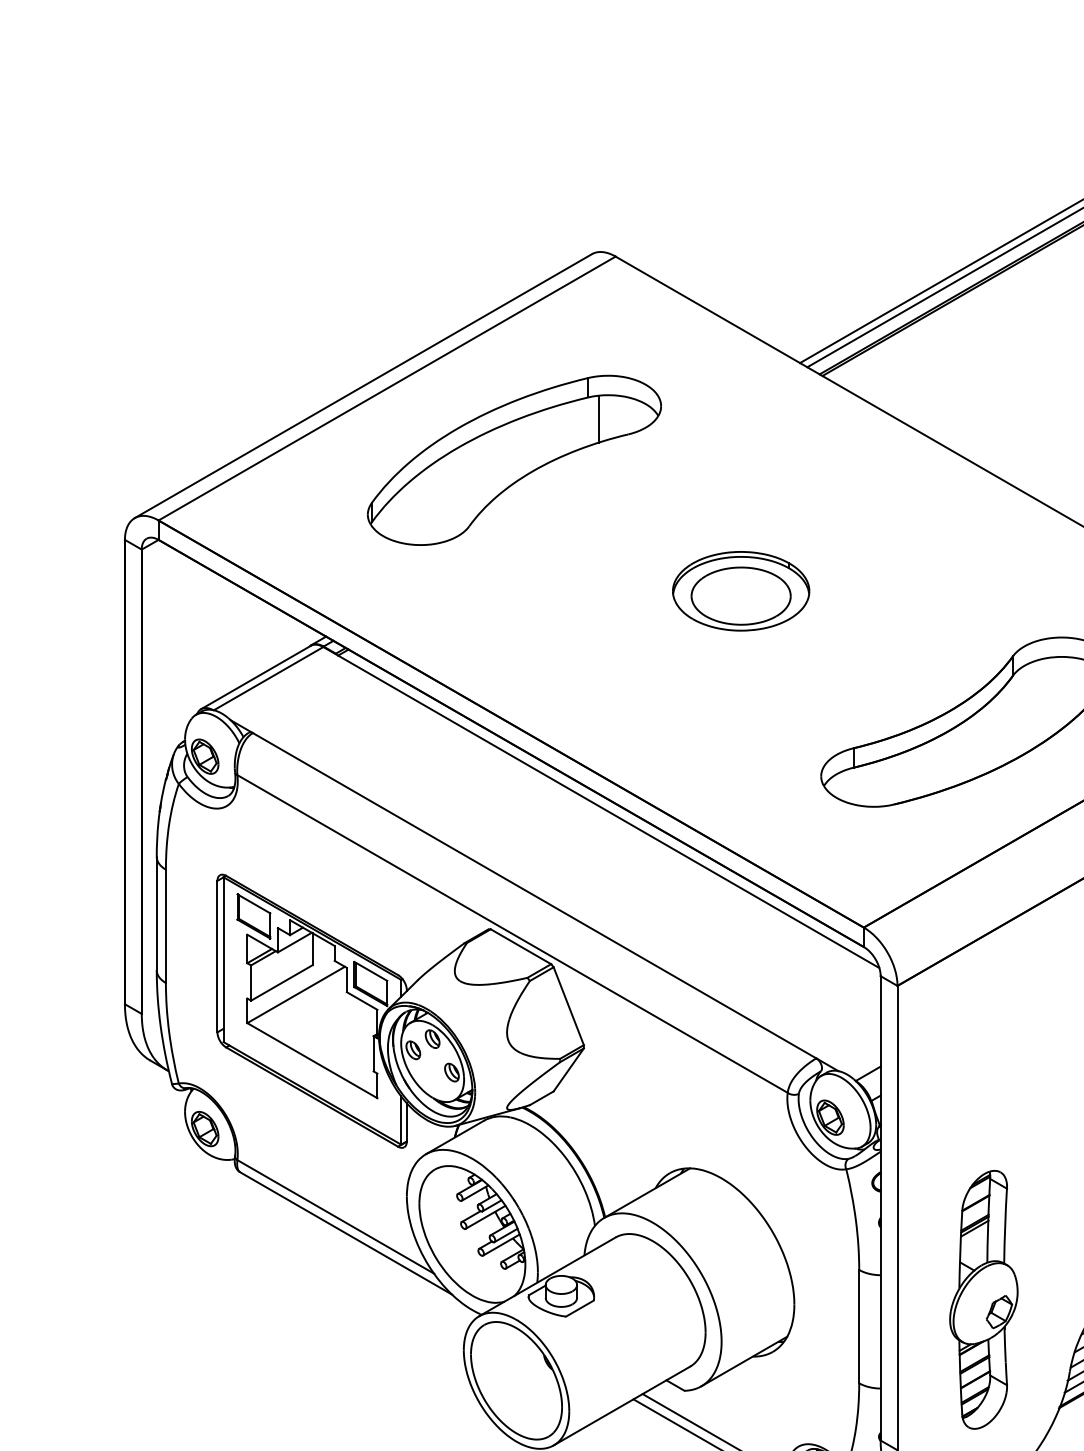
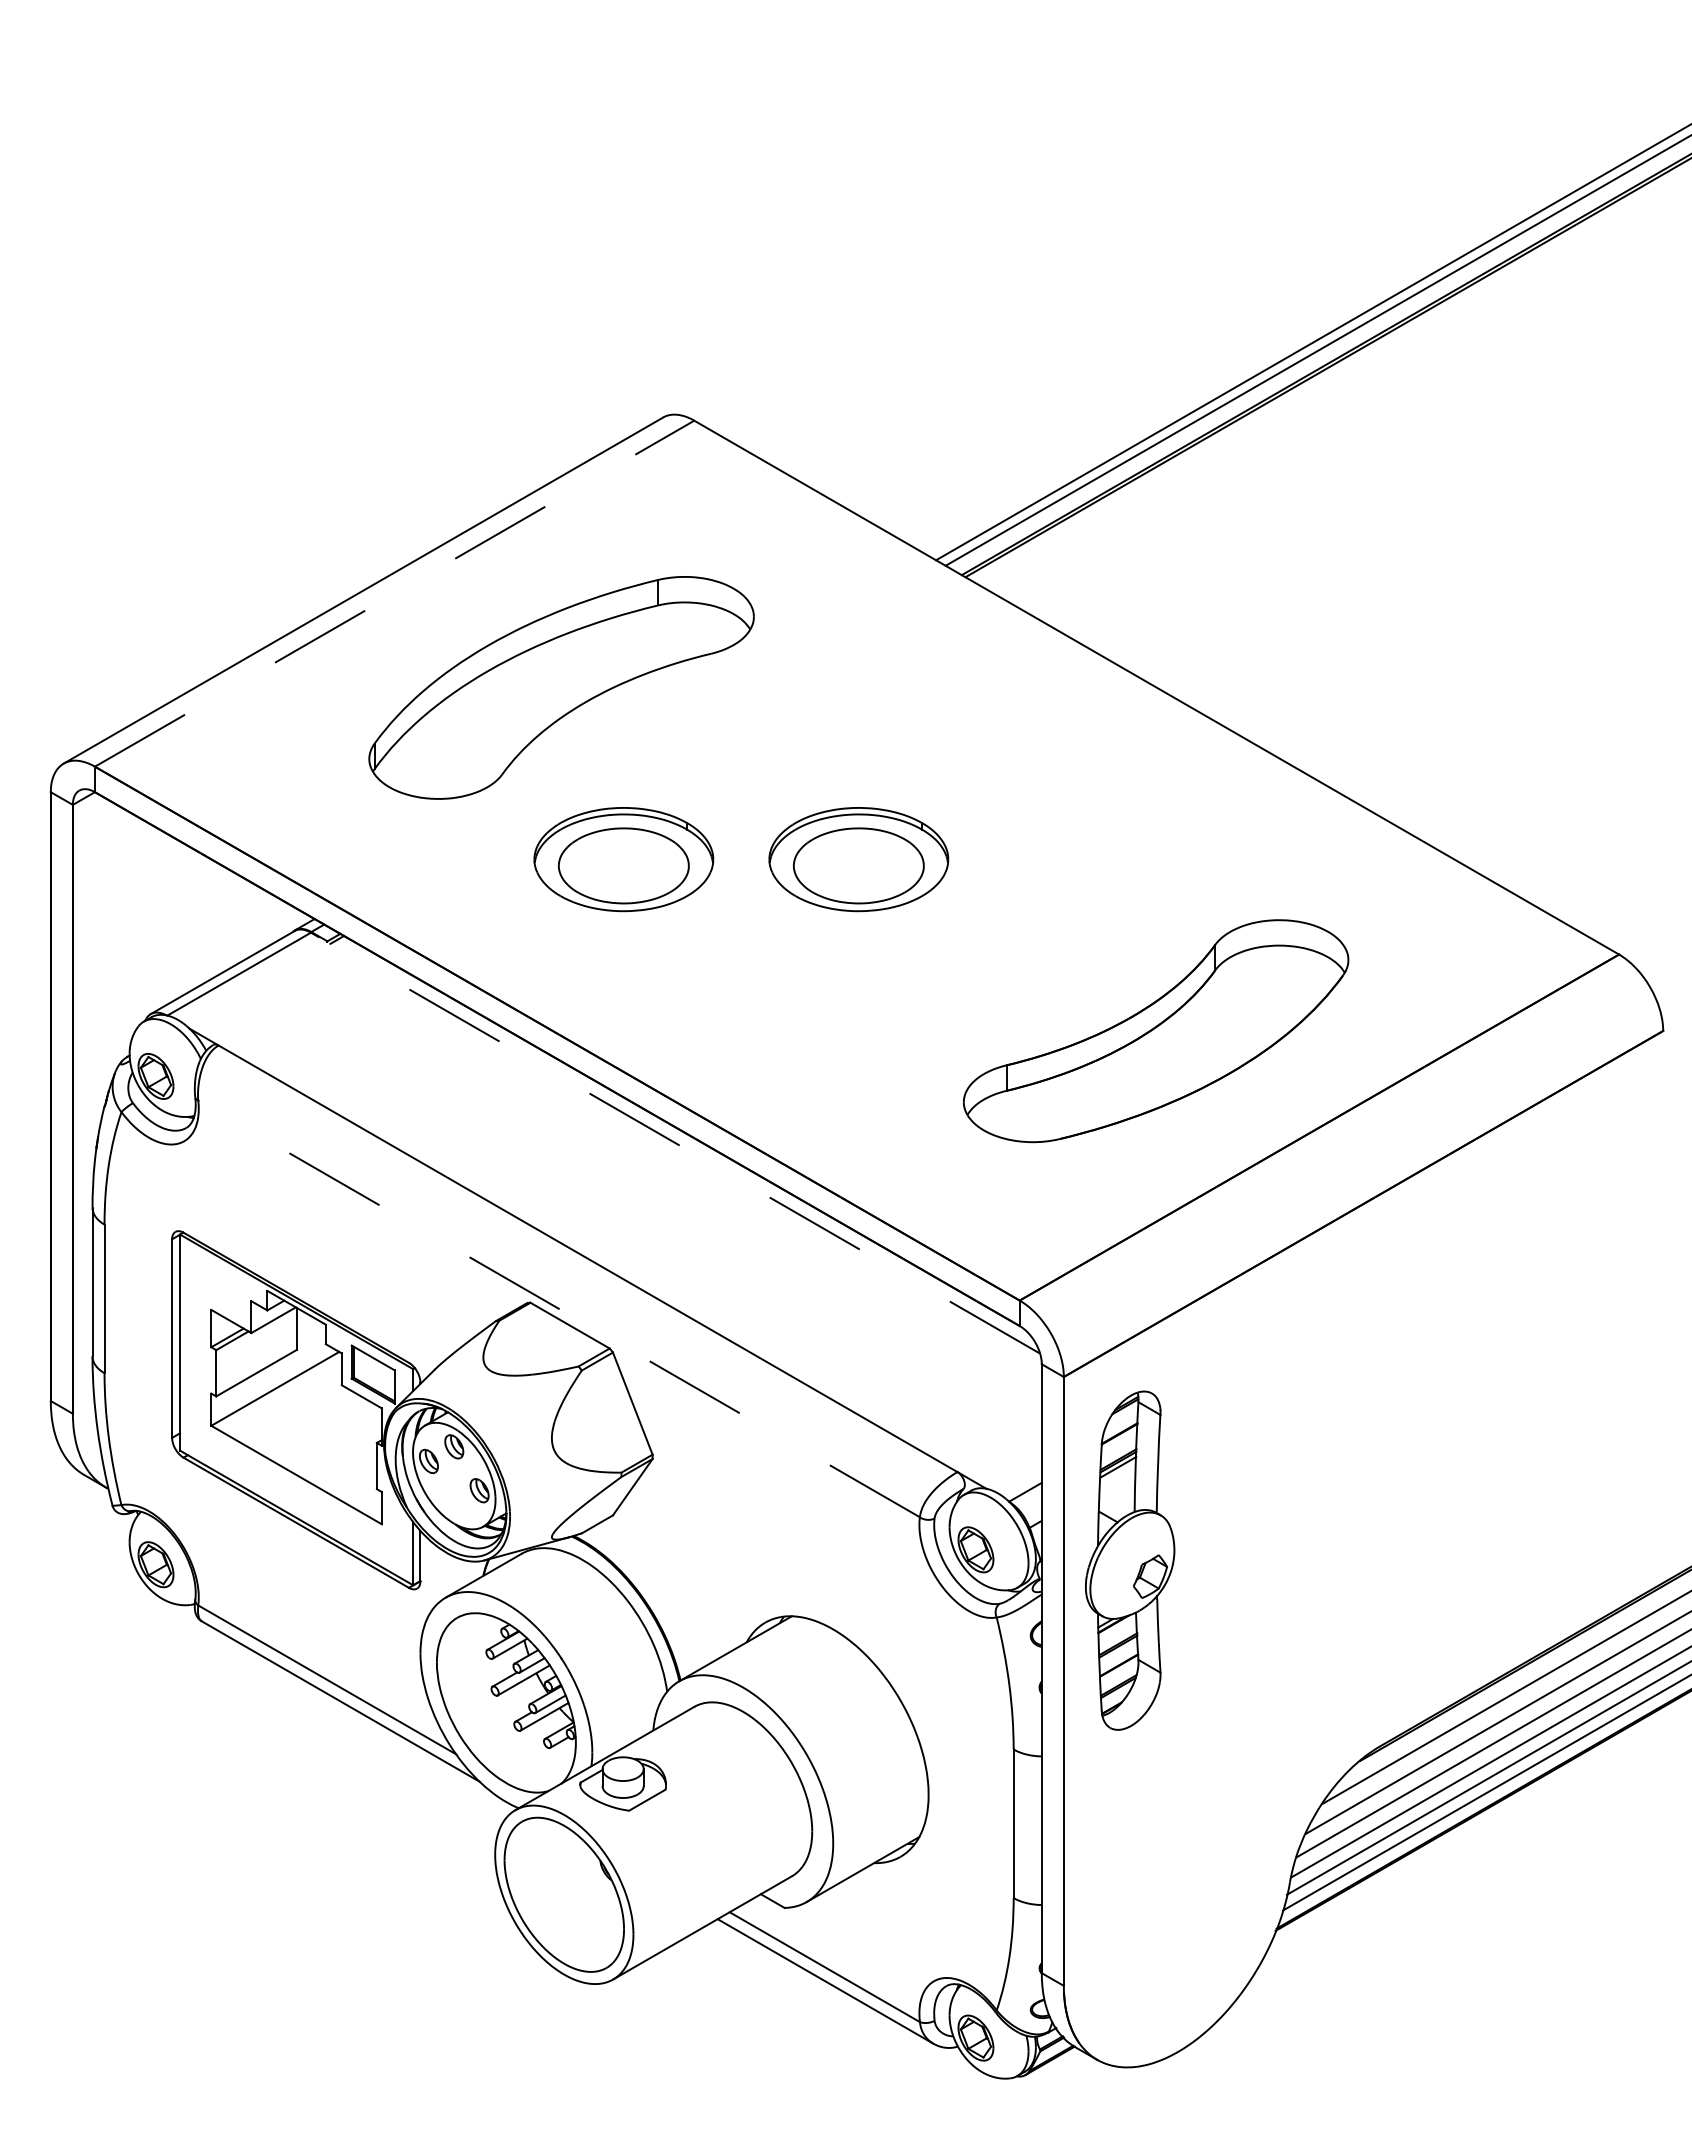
line: (387, 388) -> (395, 593), solid -> dashed
line: (599, 419) -> (672, 634), removed
part: (561, 591) -> (623, 859), added
line: (601, 807) -> (675, 1143), solid -> dashed
part: (253, 916) -> (219, 1285), removed
line: (512, 933) -> (559, 1308), solid -> dashed
part: (984, 1299) -> (1130, 1560), moved

